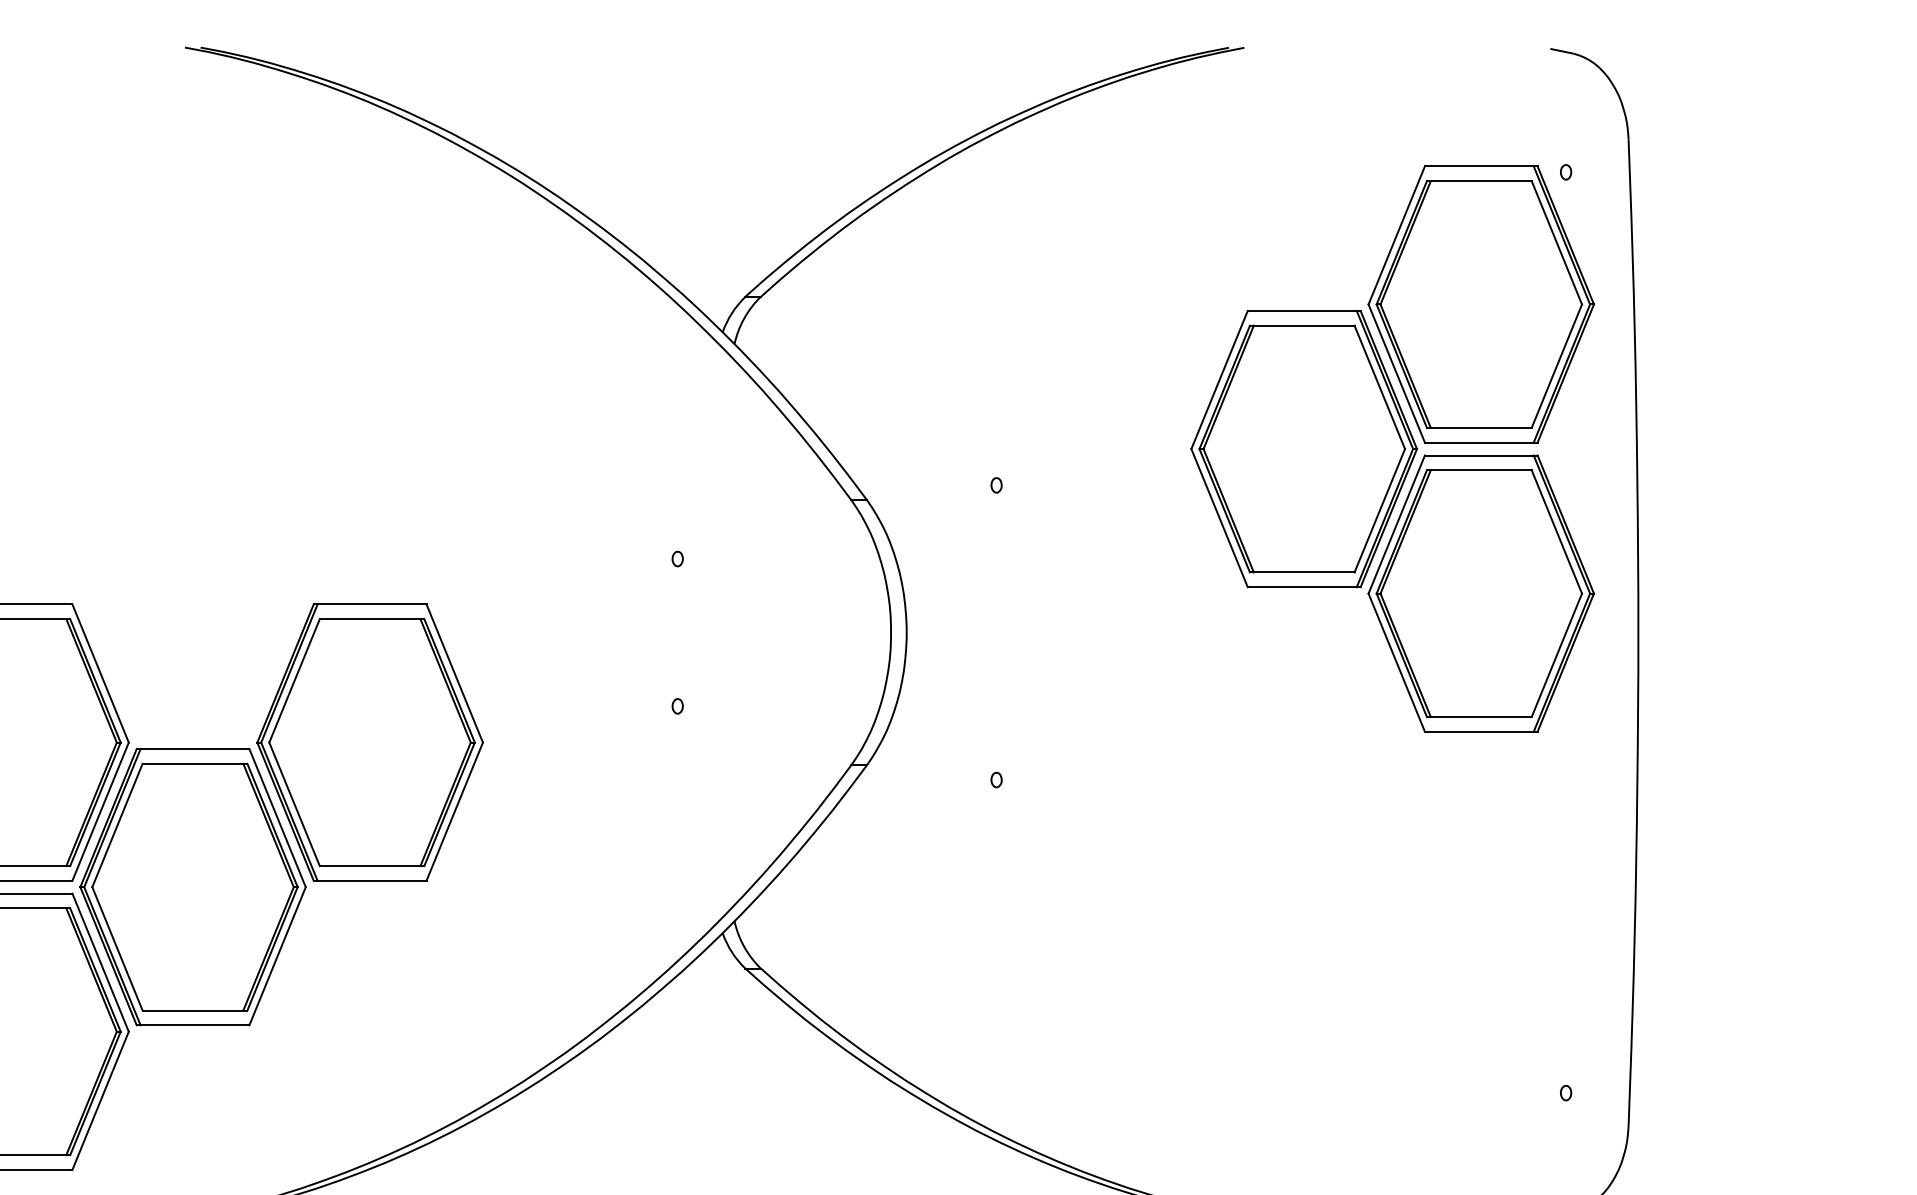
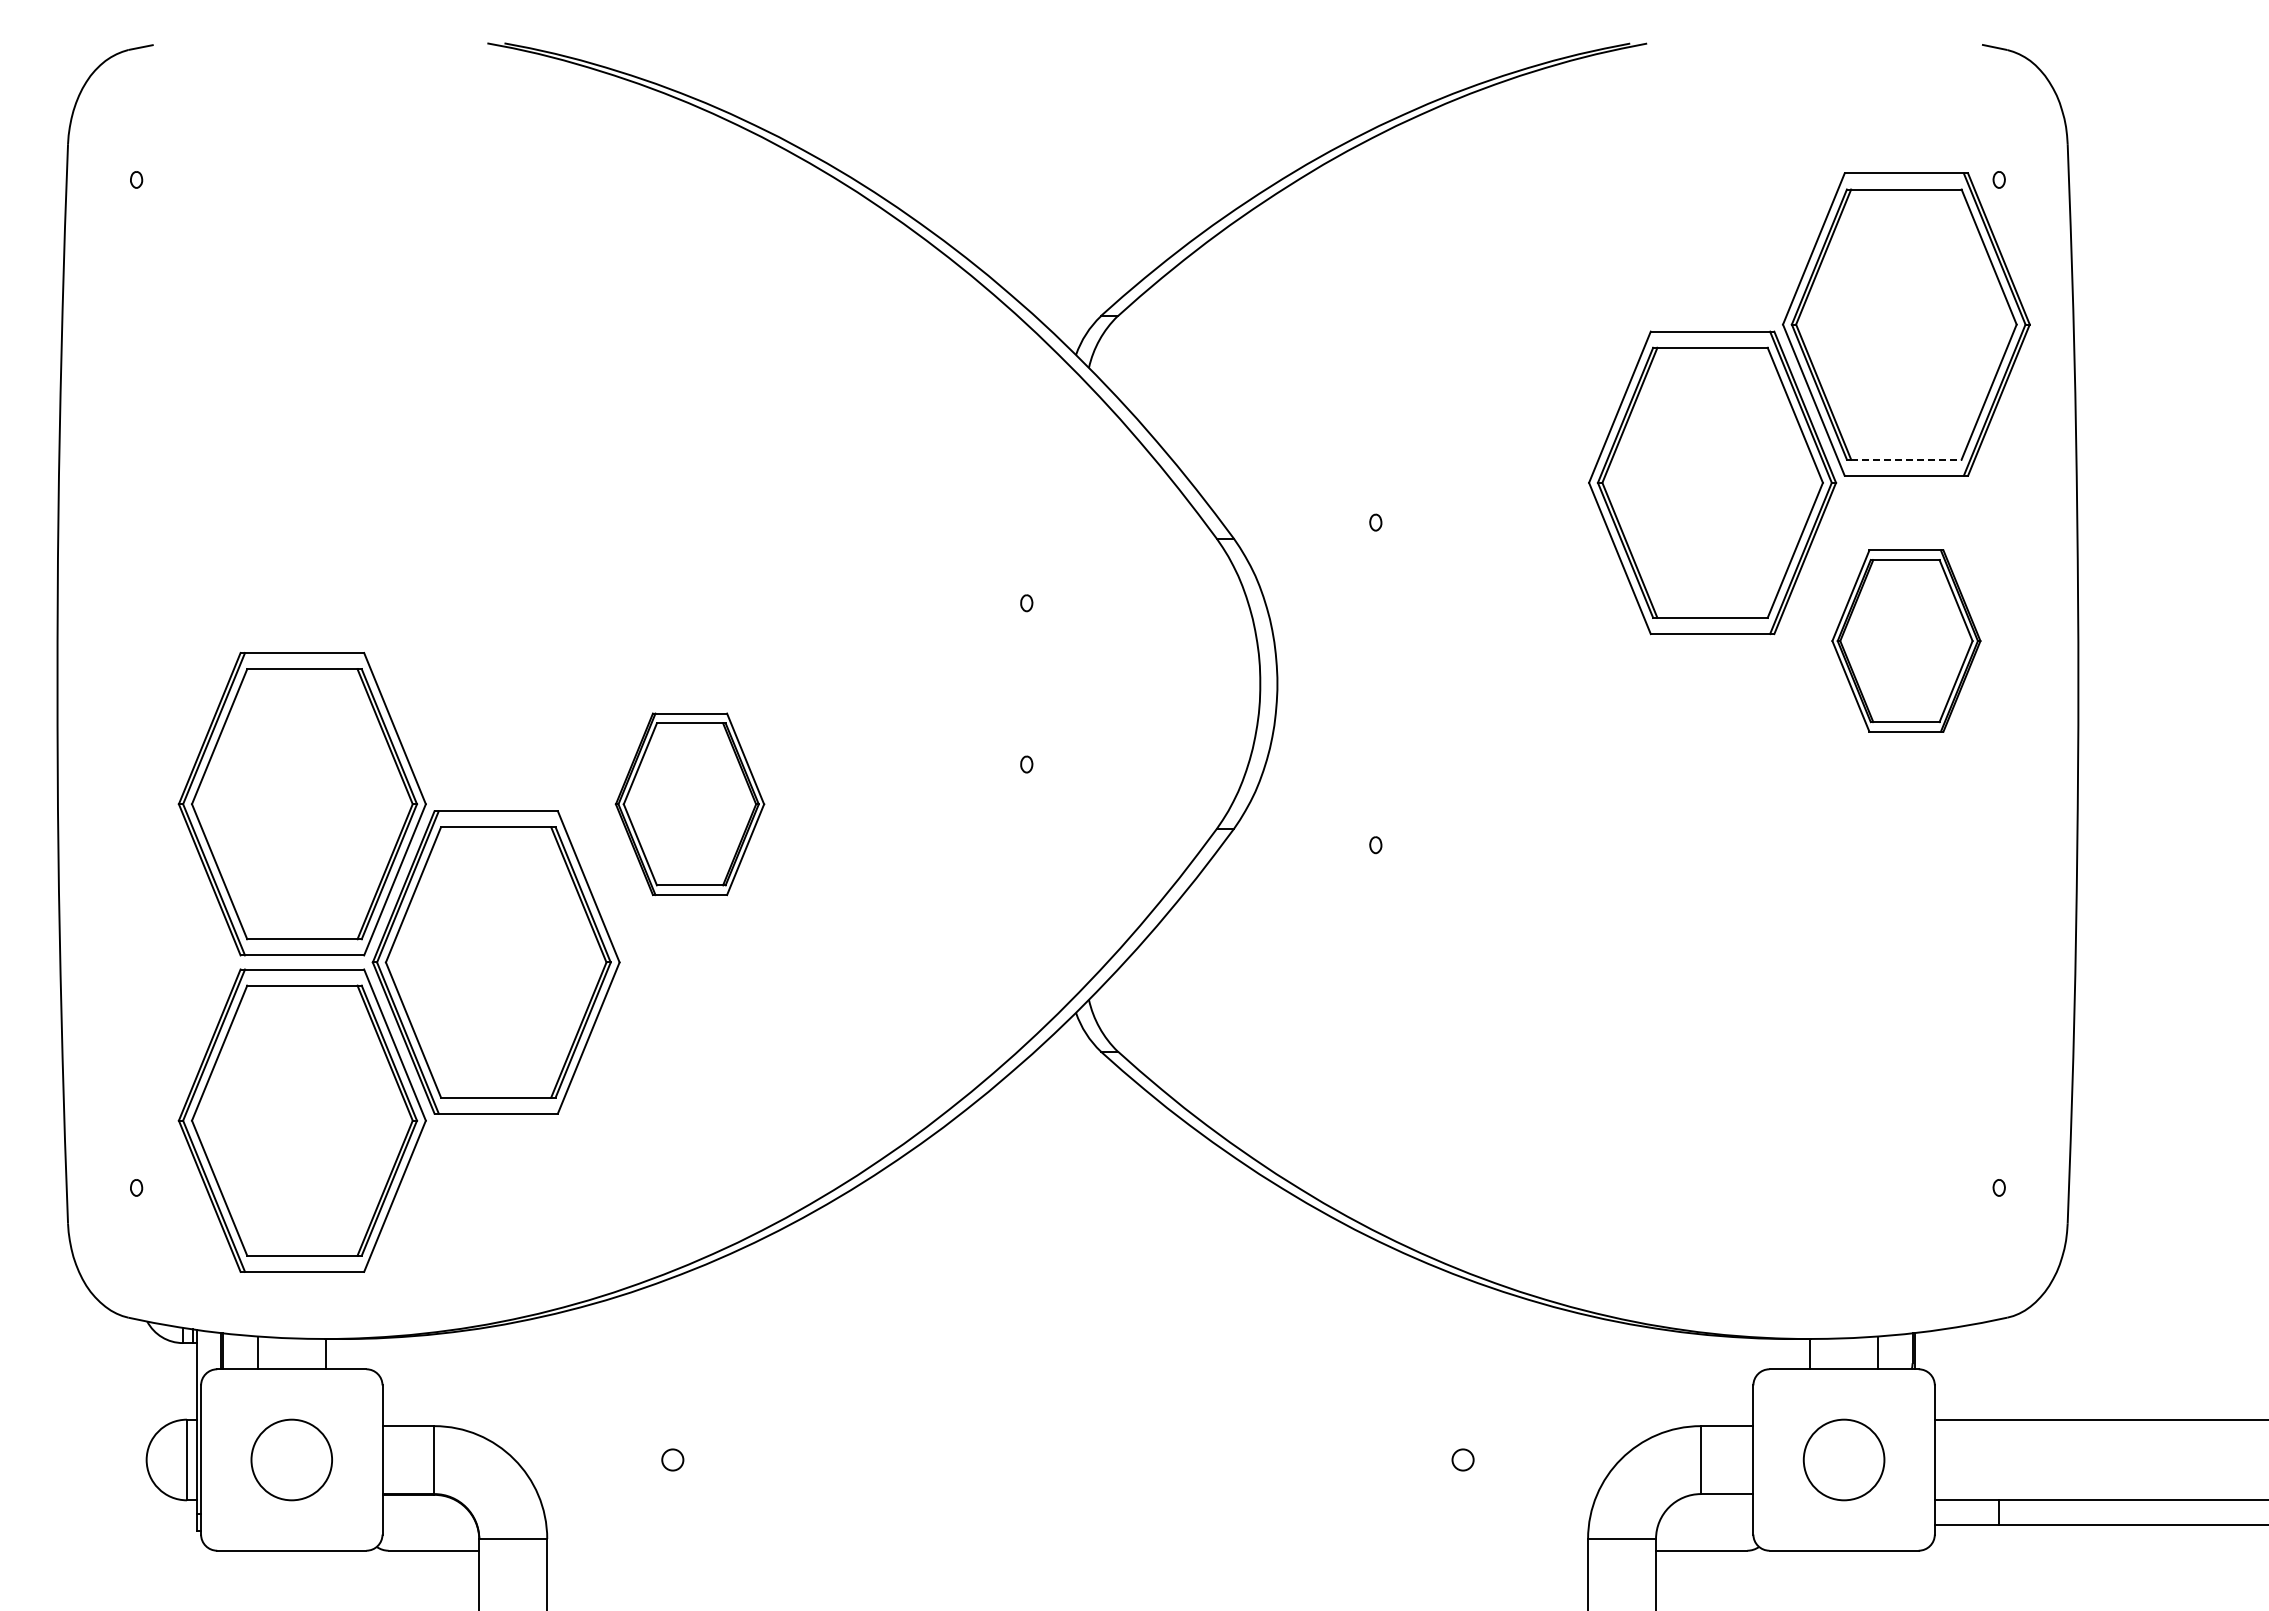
line: (1481, 427) -> (1906, 459), solid -> dashed
part: (1481, 593) -> (1906, 640), size x0.6
part: (369, 742) -> (689, 804), size x0.6

